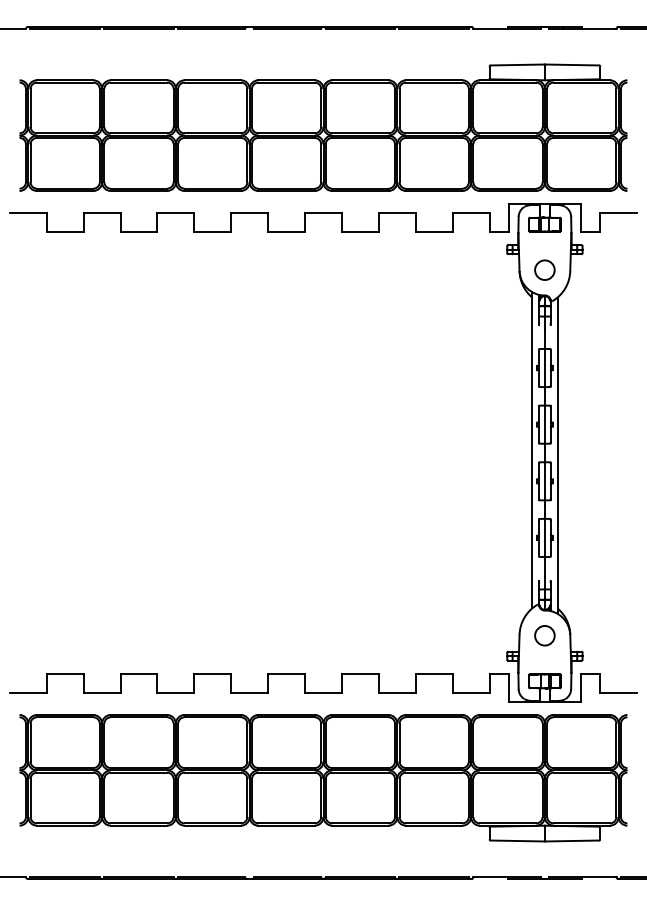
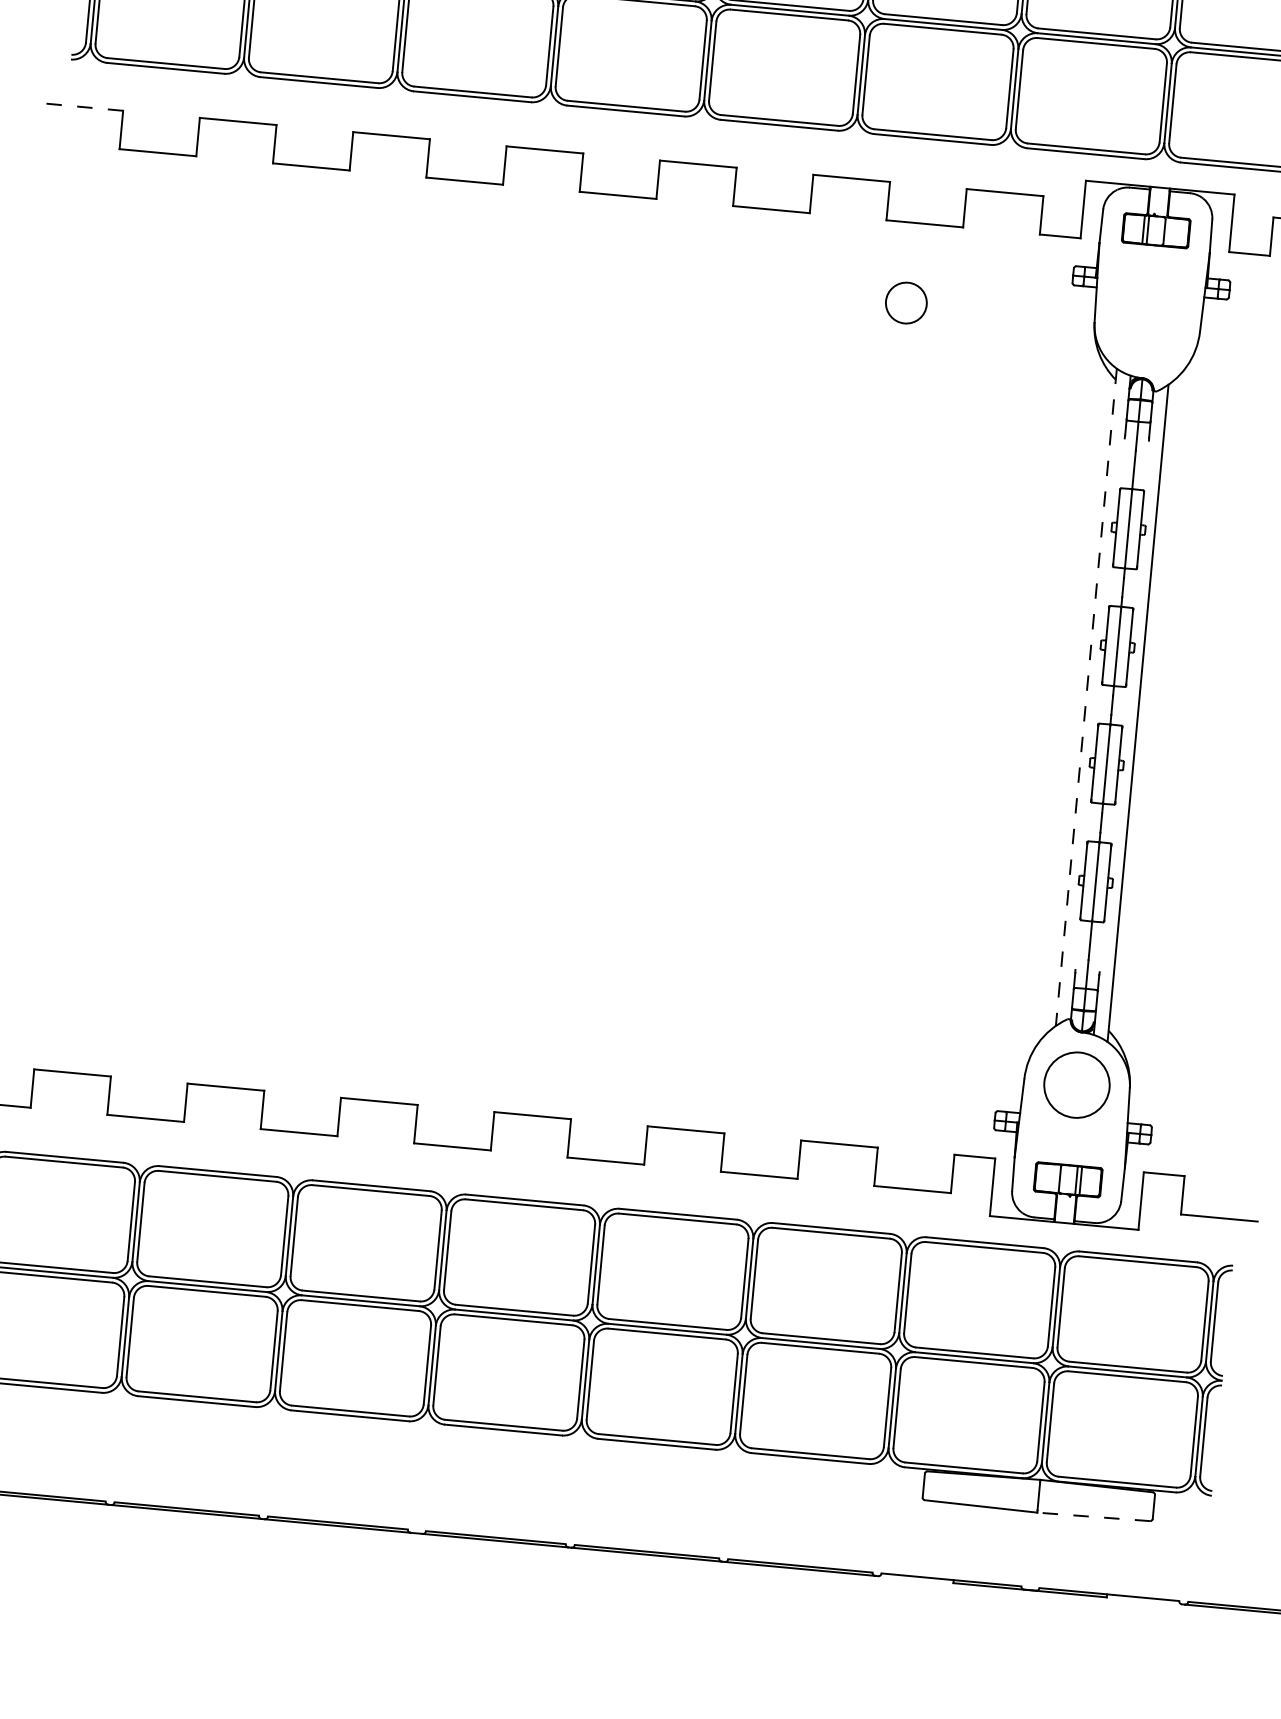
line: (27, 213) -> (83, 107), solid -> dashed
circle: (544, 269) -> (905, 301), moved
line: (532, 450) -> (1086, 697), solid -> dashed
circle: (544, 635) -> (1076, 1084), size x1.6
line: (571, 841) -> (1092, 1517), solid -> dashed

